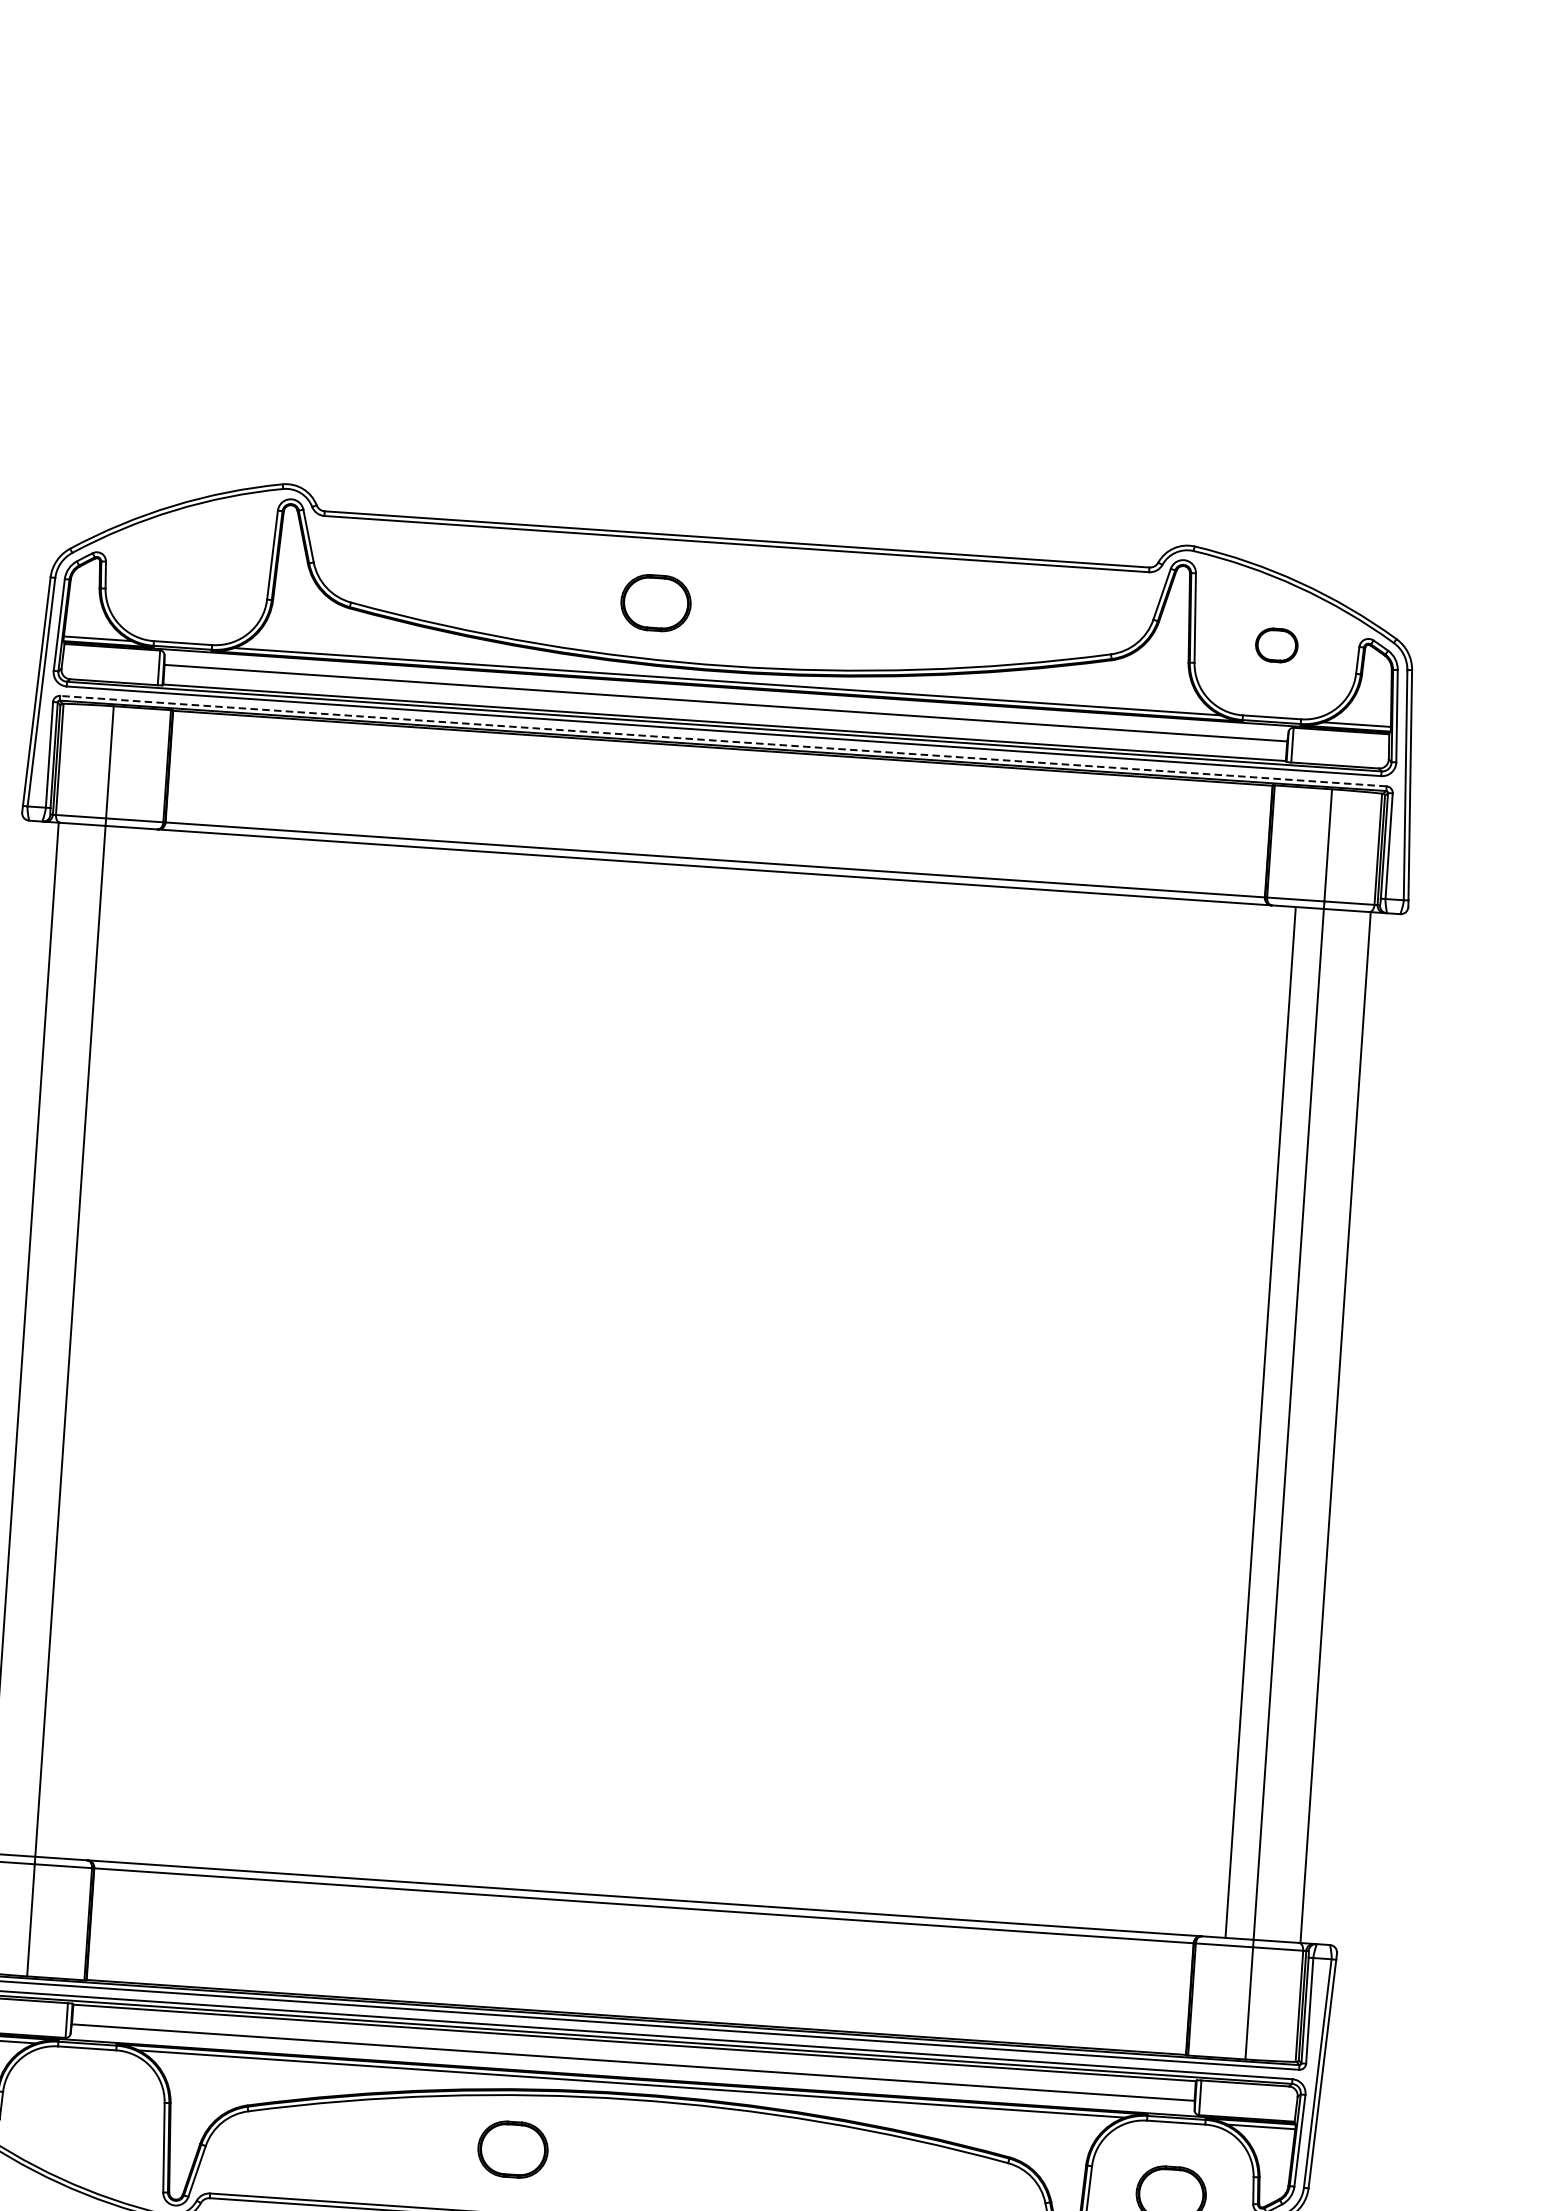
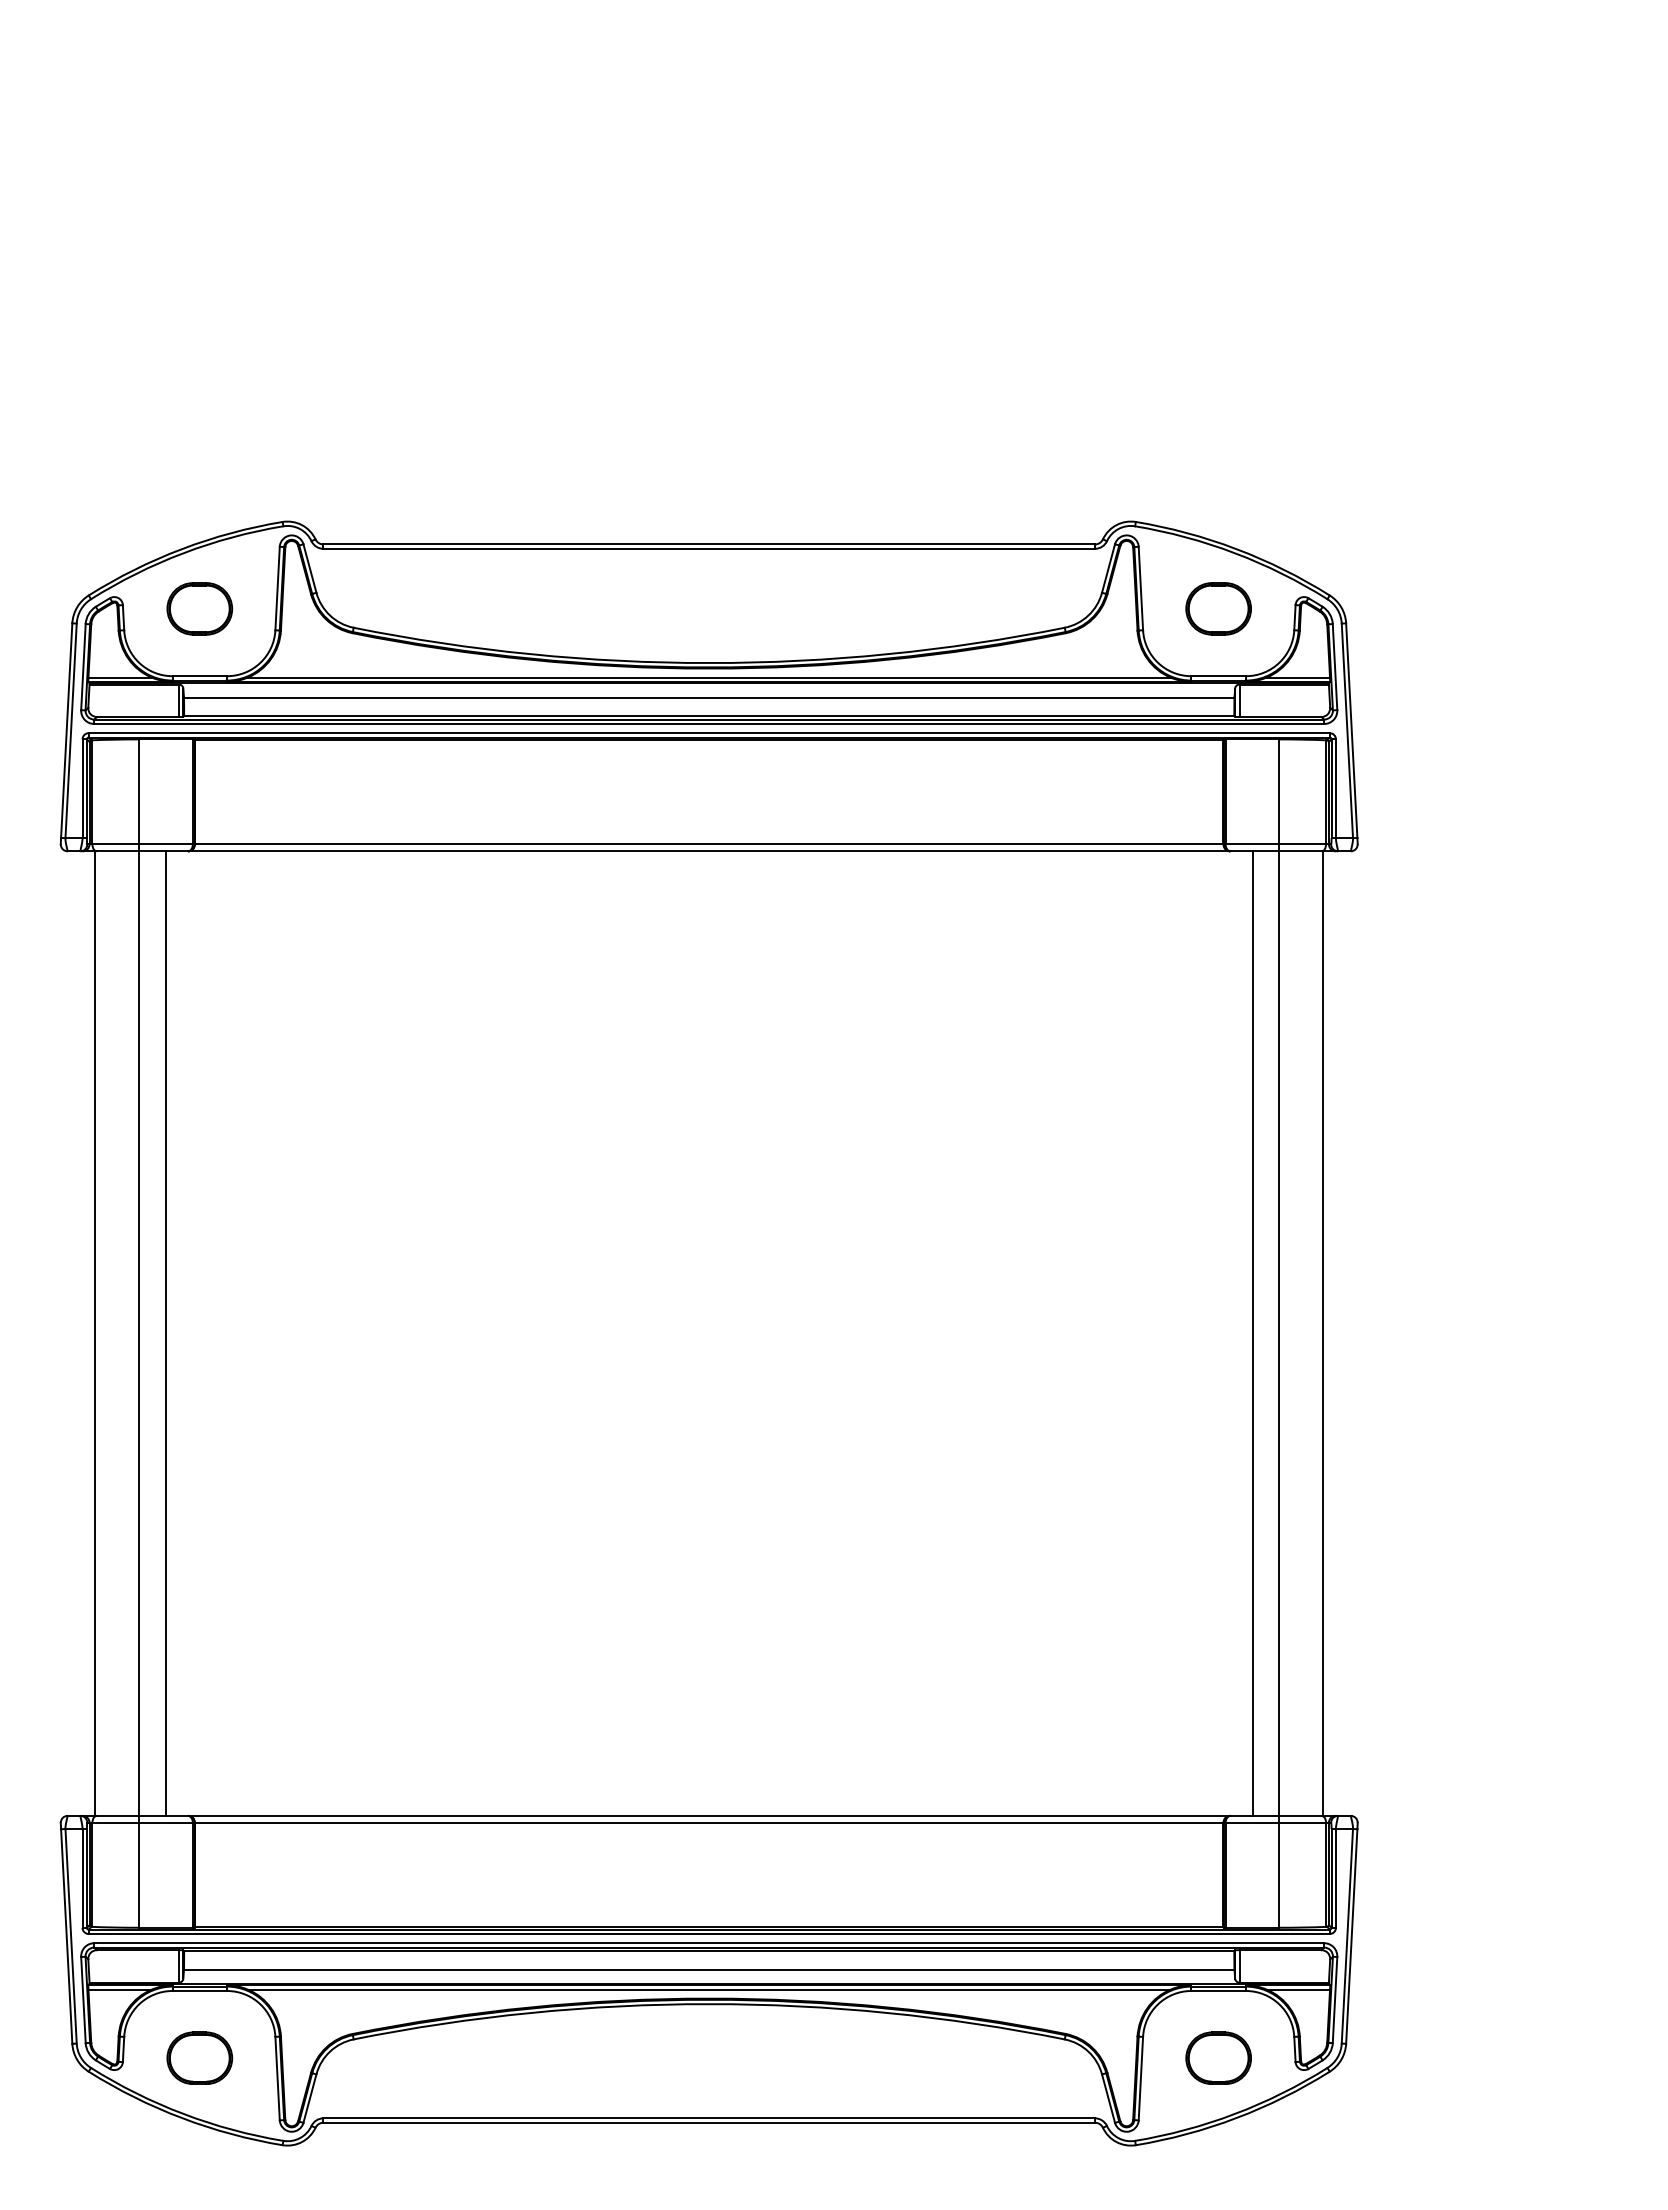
part: (655, 602) -> (199, 608), moved
part: (1276, 644) -> (1218, 608), size x1.67
line: (723, 741) -> (709, 733), dashed -> solid
line: (98, 1343) -> (165, 1333), added
part: (512, 2148) -> (199, 2057), moved

